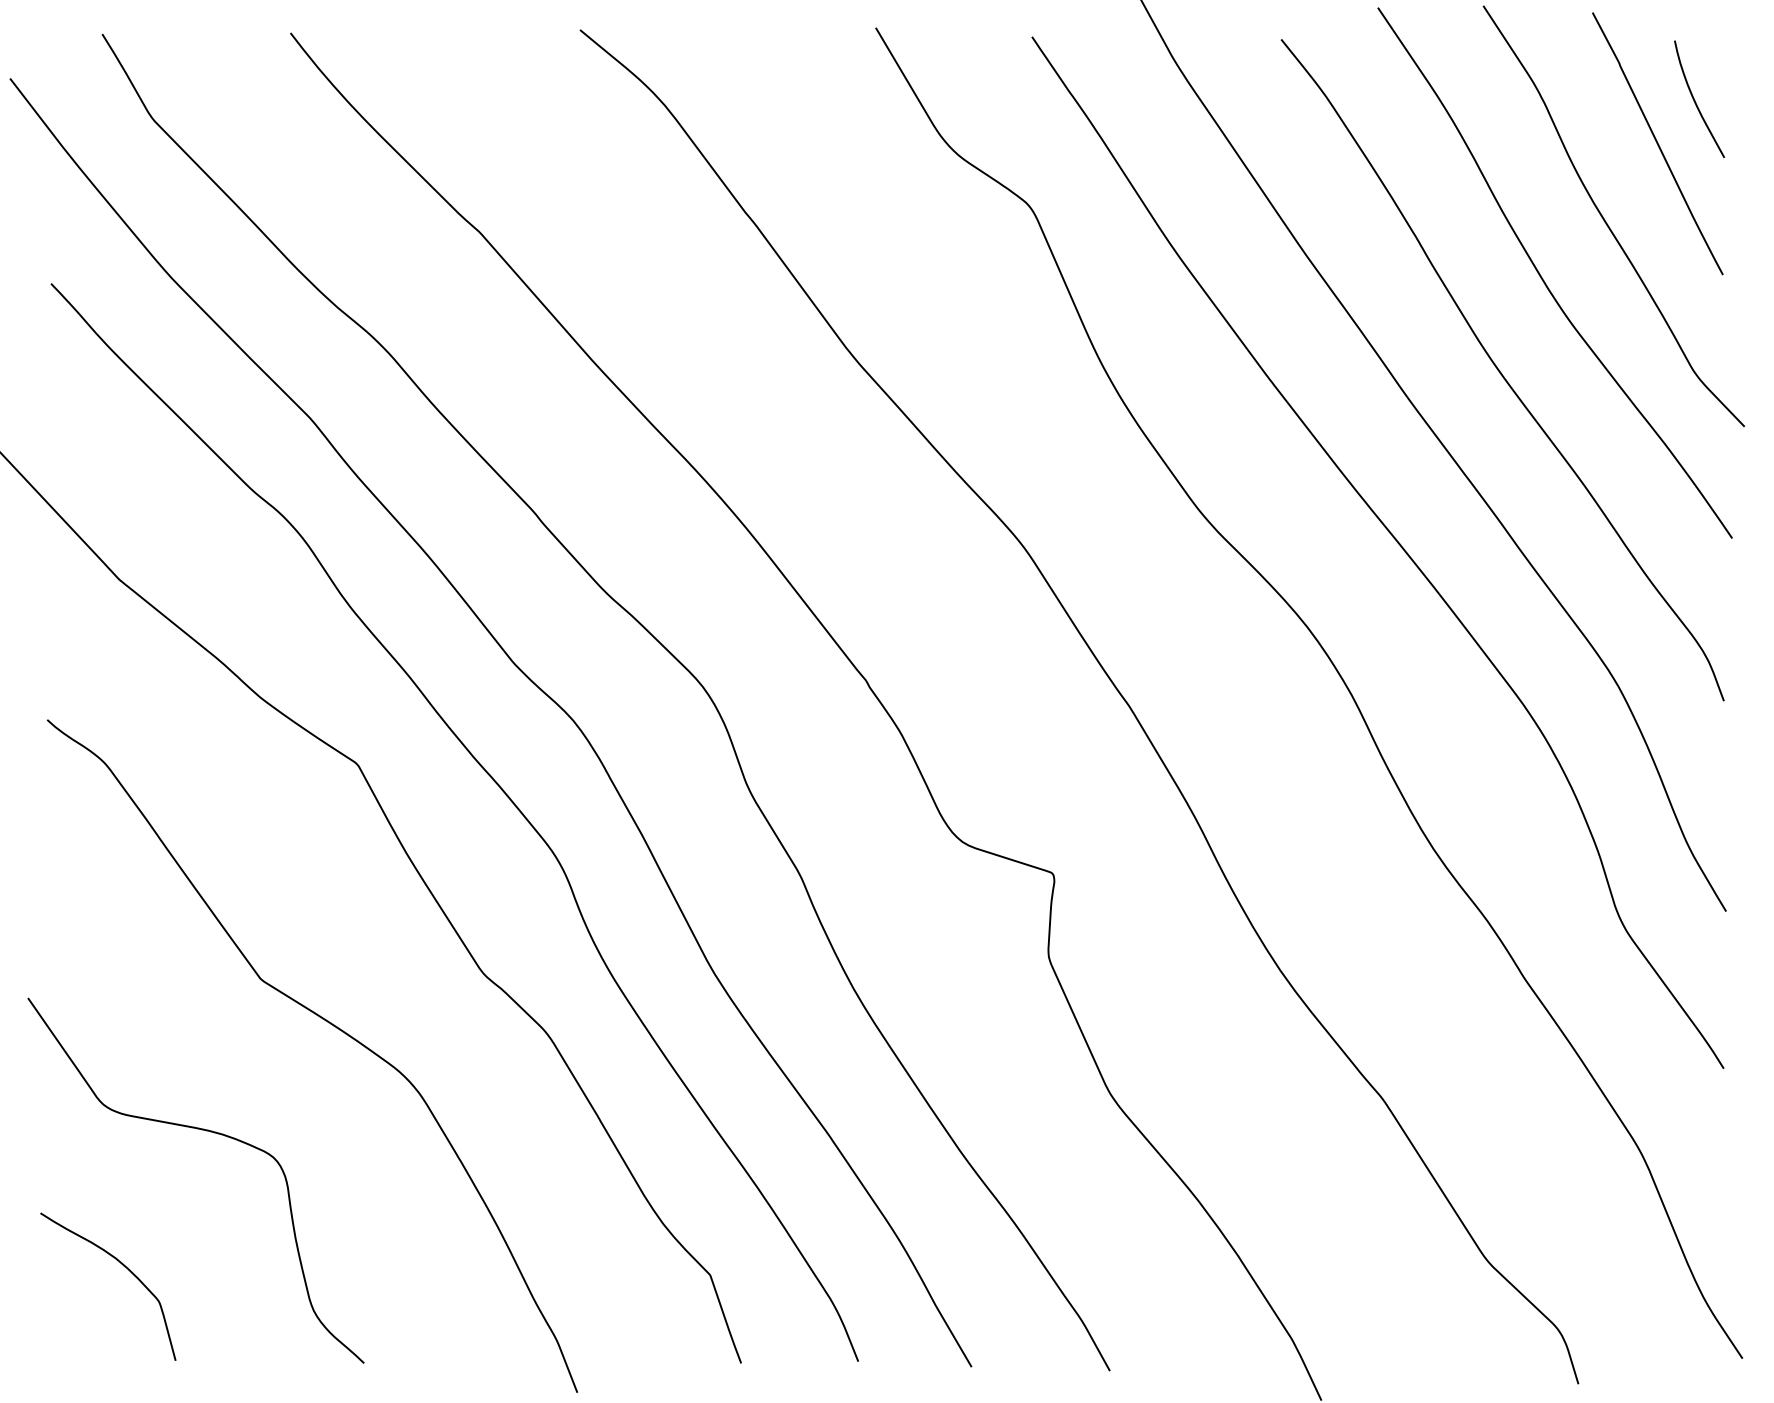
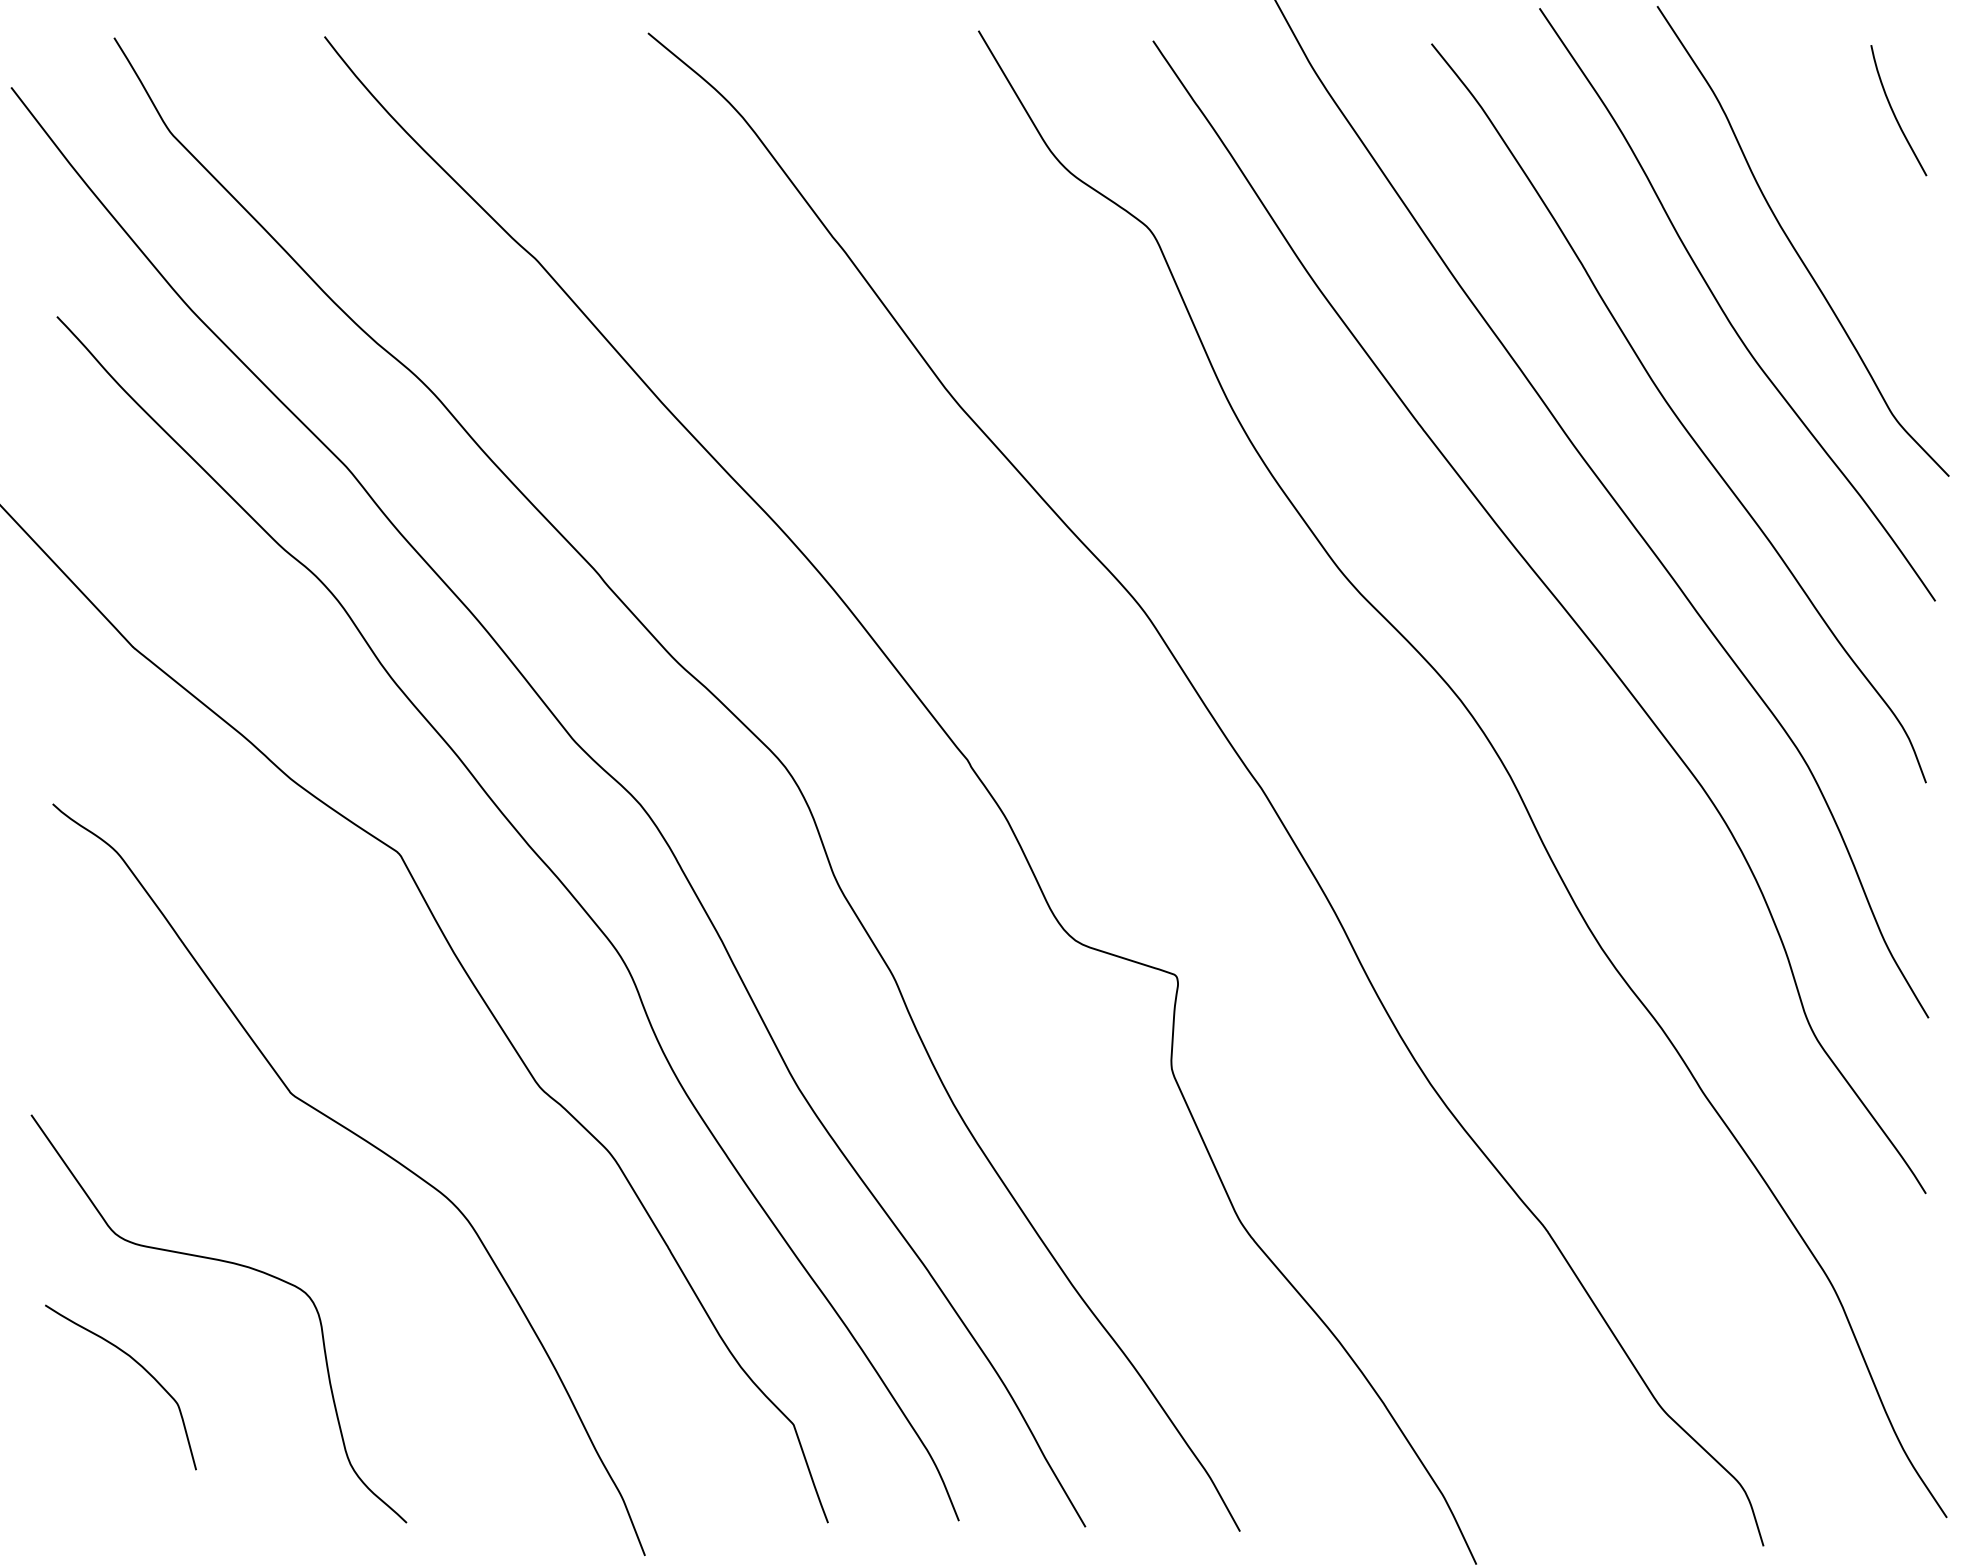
curve: (1657, 143) -> (1851, 160), removed
curve: (122, 1265) -> (136, 1363), moved

